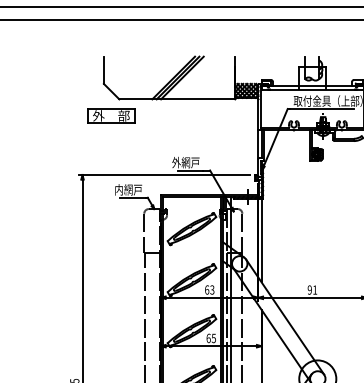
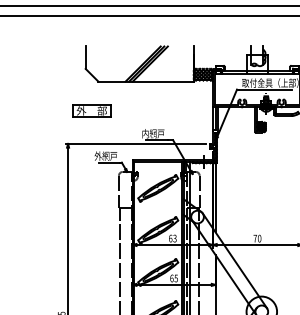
part: (111, 115) -> (91, 110), moved
text: (176, 162) -> (145, 133), 外網戸 -> 内網戸
text: (118, 189) -> (97, 155), 内網戸 -> 外網戸
text: (312, 289) -> (257, 238), 91 -> 70

